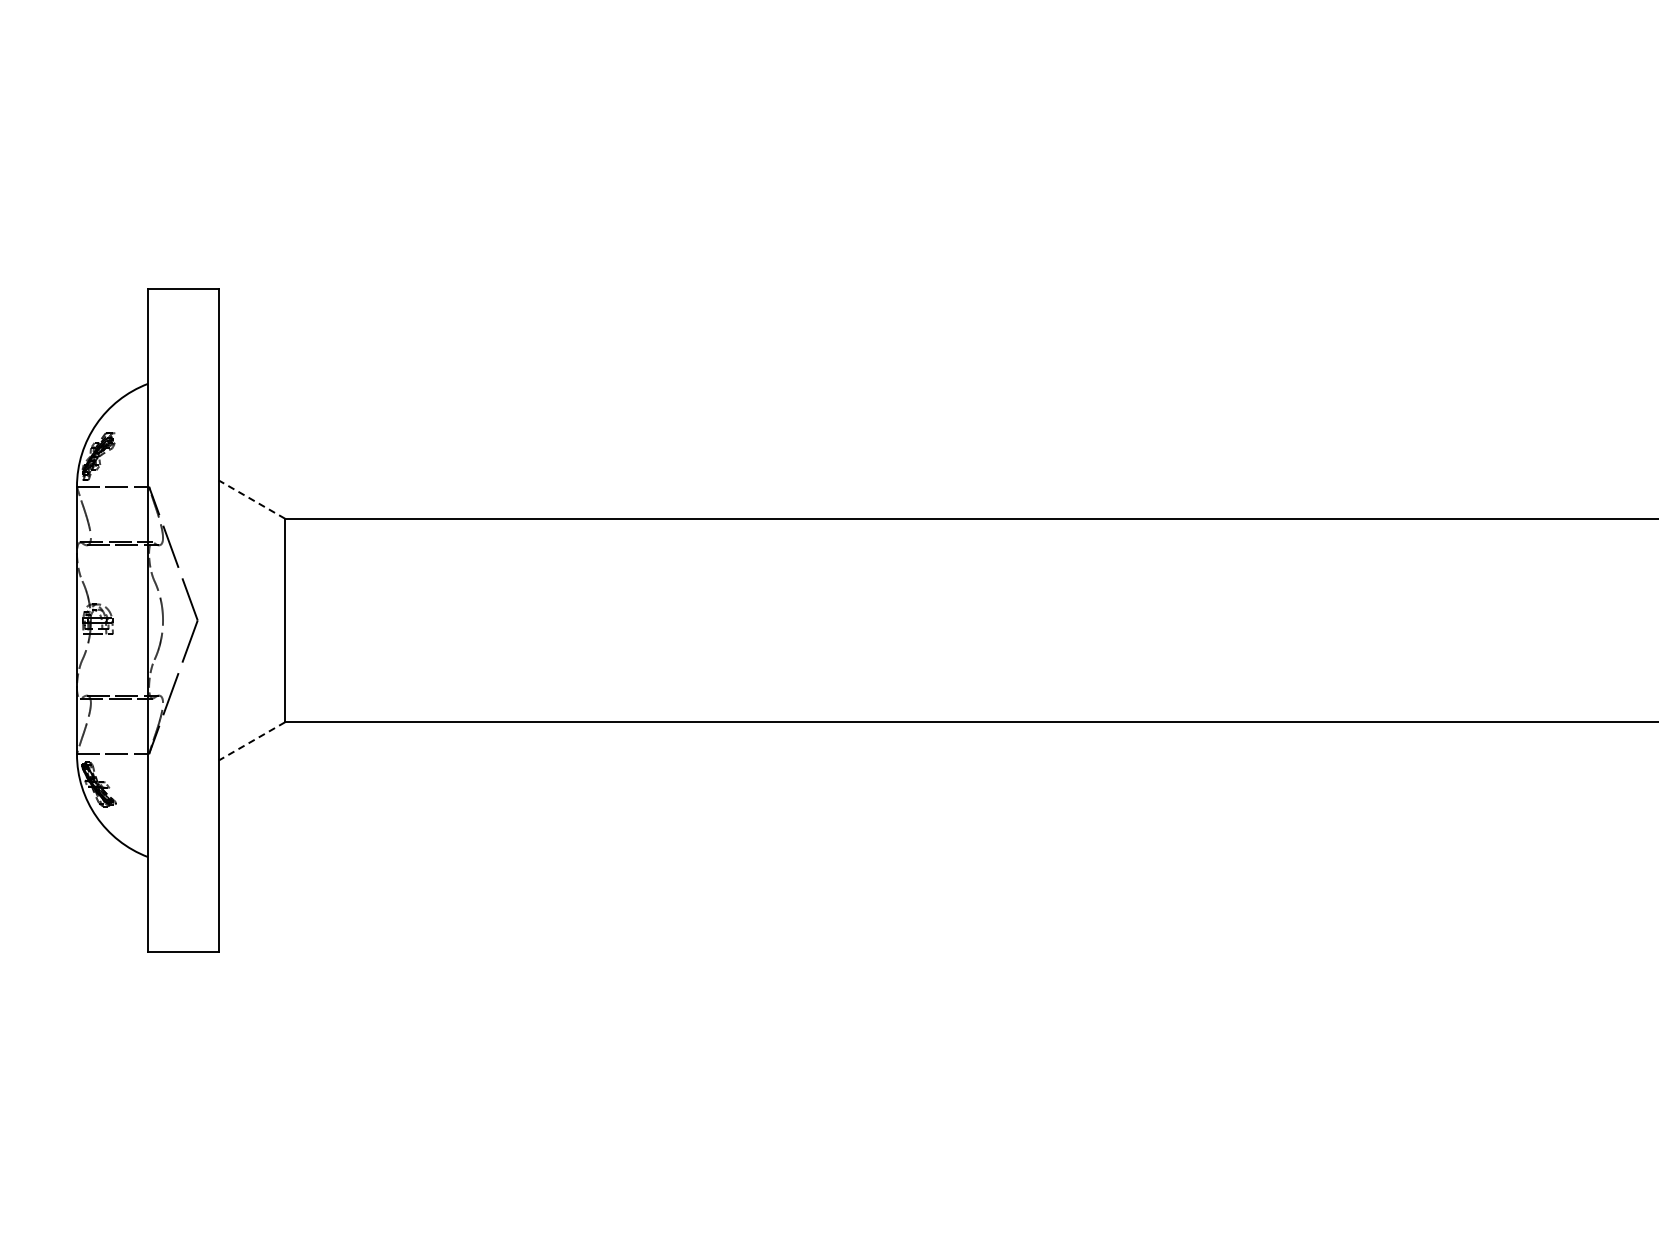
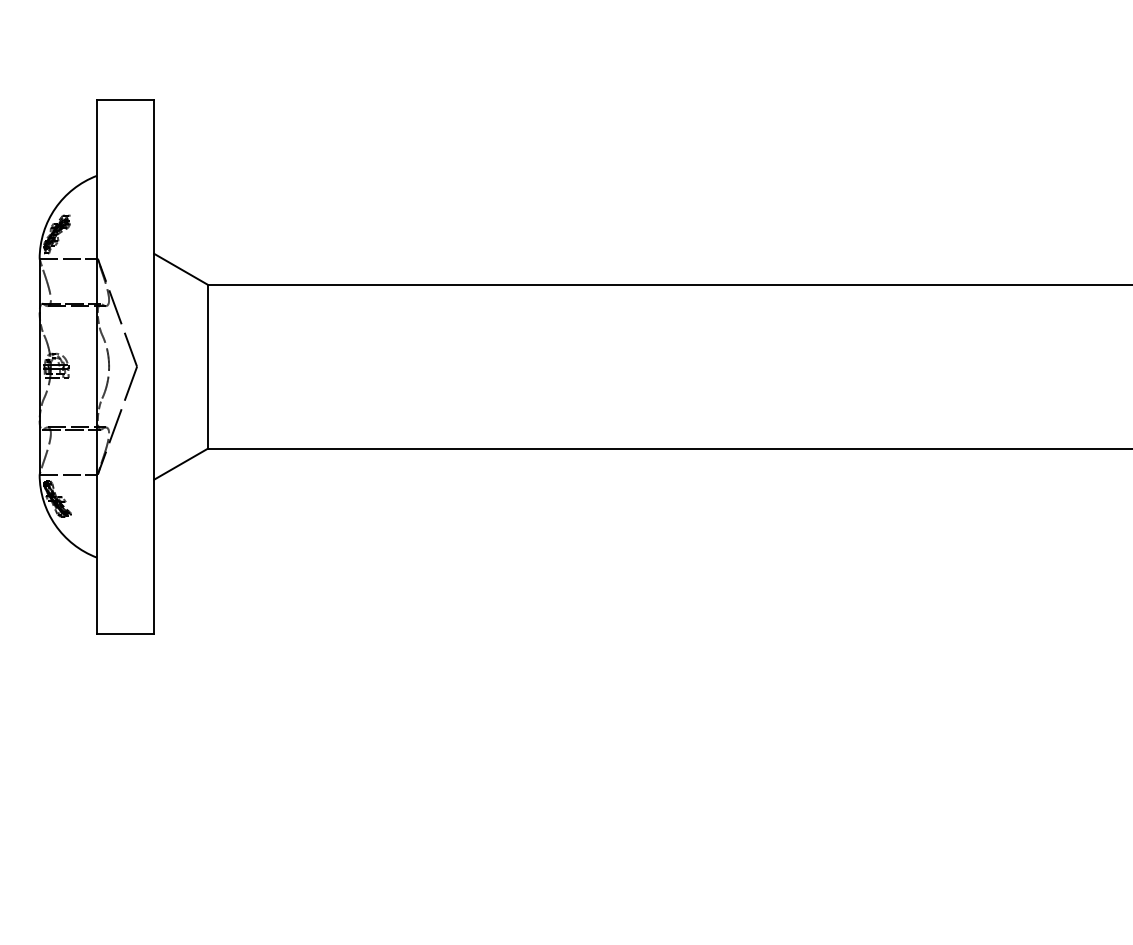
line: (251, 499) -> (180, 269), dashed -> solid
line: (251, 741) -> (180, 464), dashed -> solid

